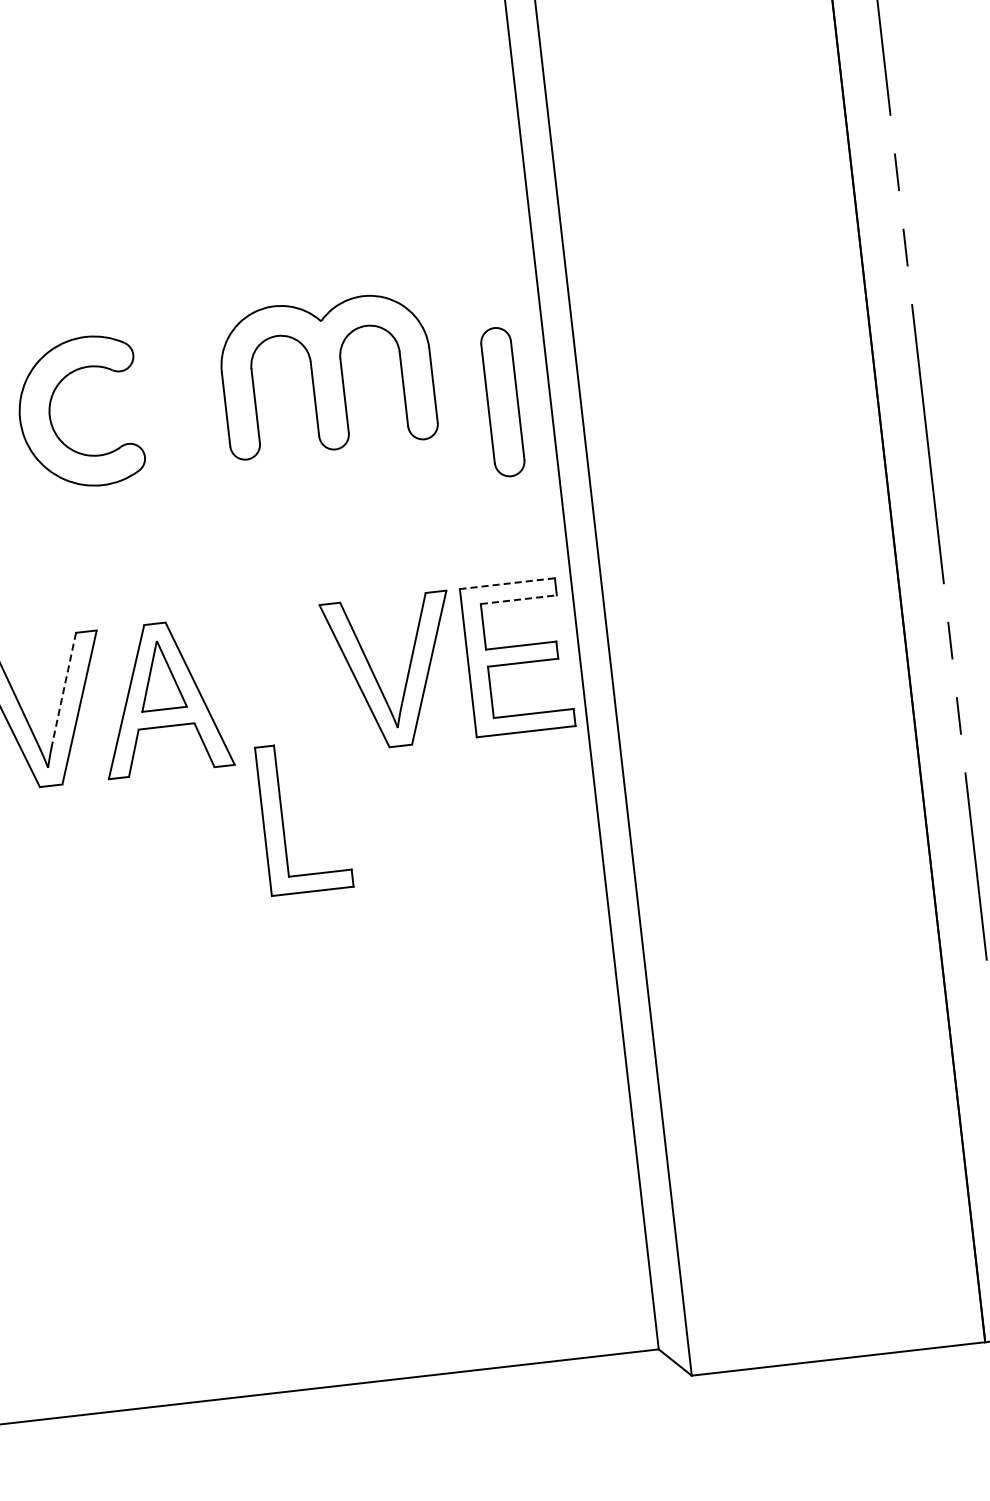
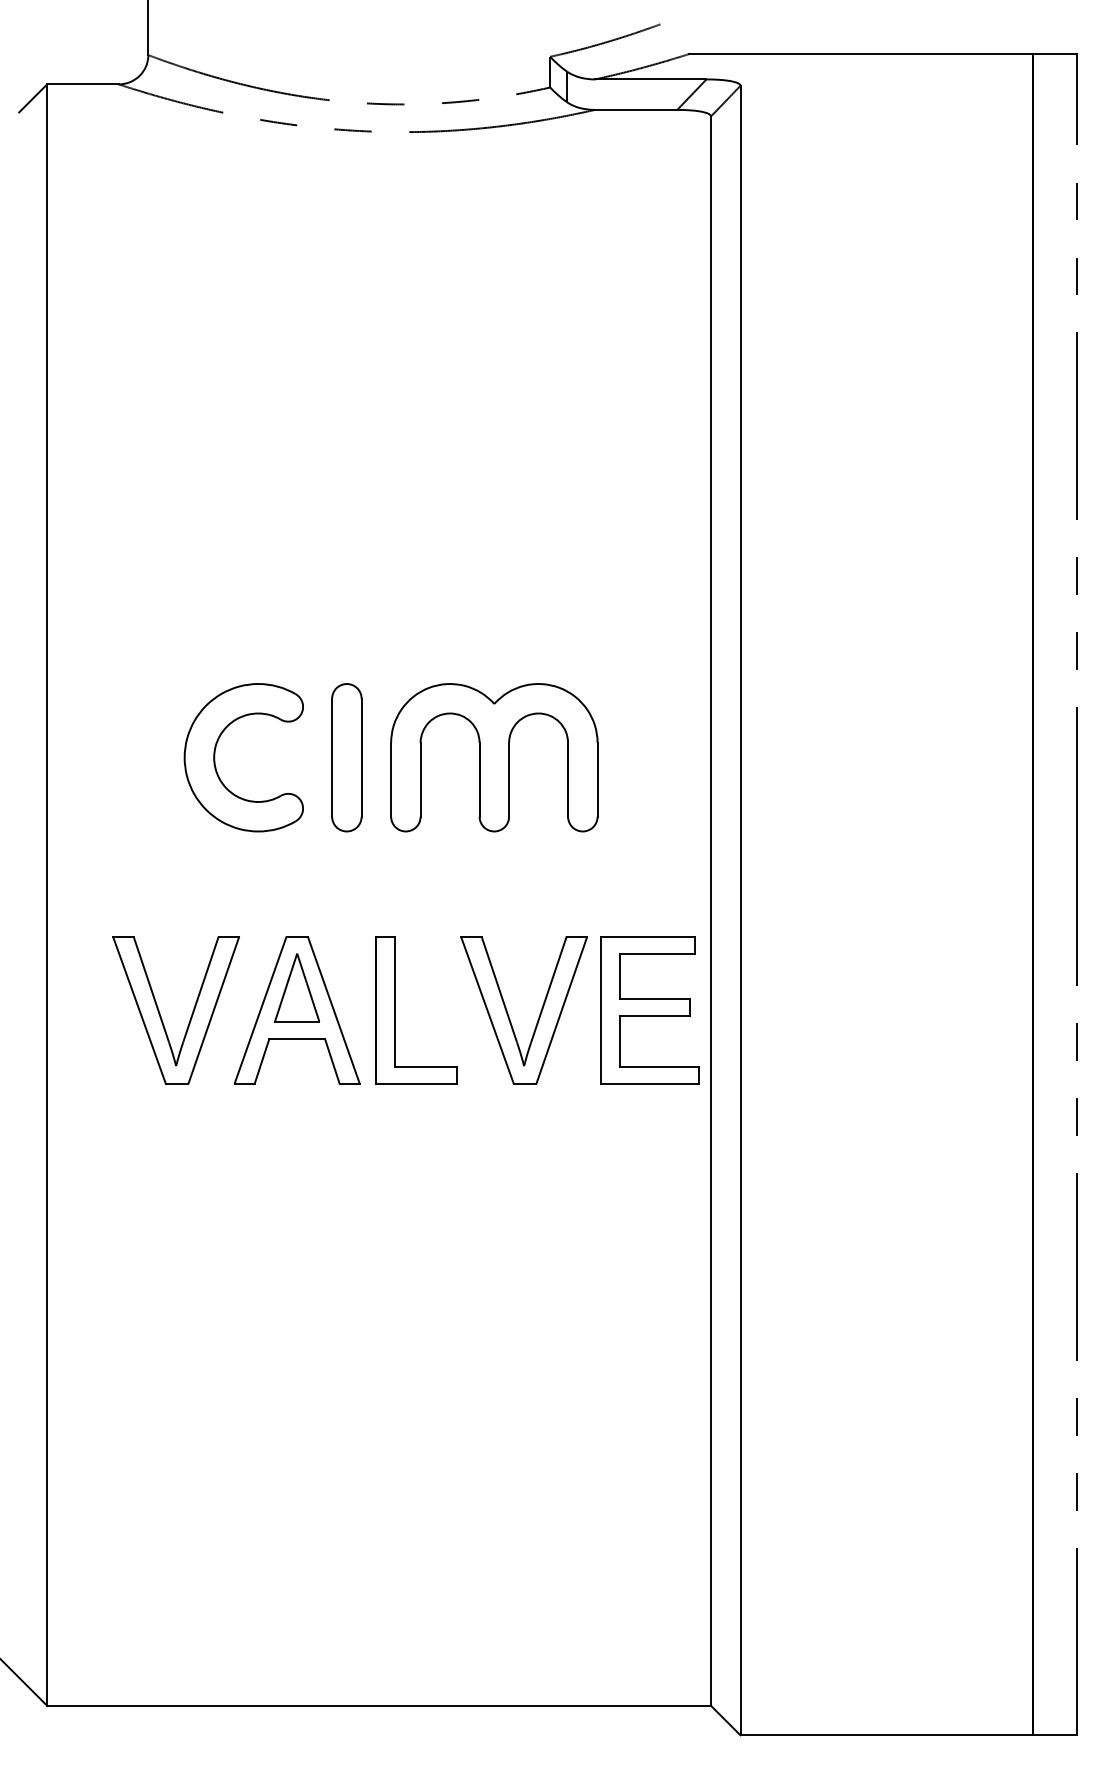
part: (327, 375) -> (494, 757), moved
part: (502, 401) -> (346, 757), moved
part: (51, 415) -> (215, 757), moved
line: (506, 583) -> (647, 936), dashed -> solid
line: (518, 599) -> (657, 953), dashed -> solid
line: (63, 688) -> (200, 989), dashed -> solid
part: (283, 819) -> (395, 1010), moved

